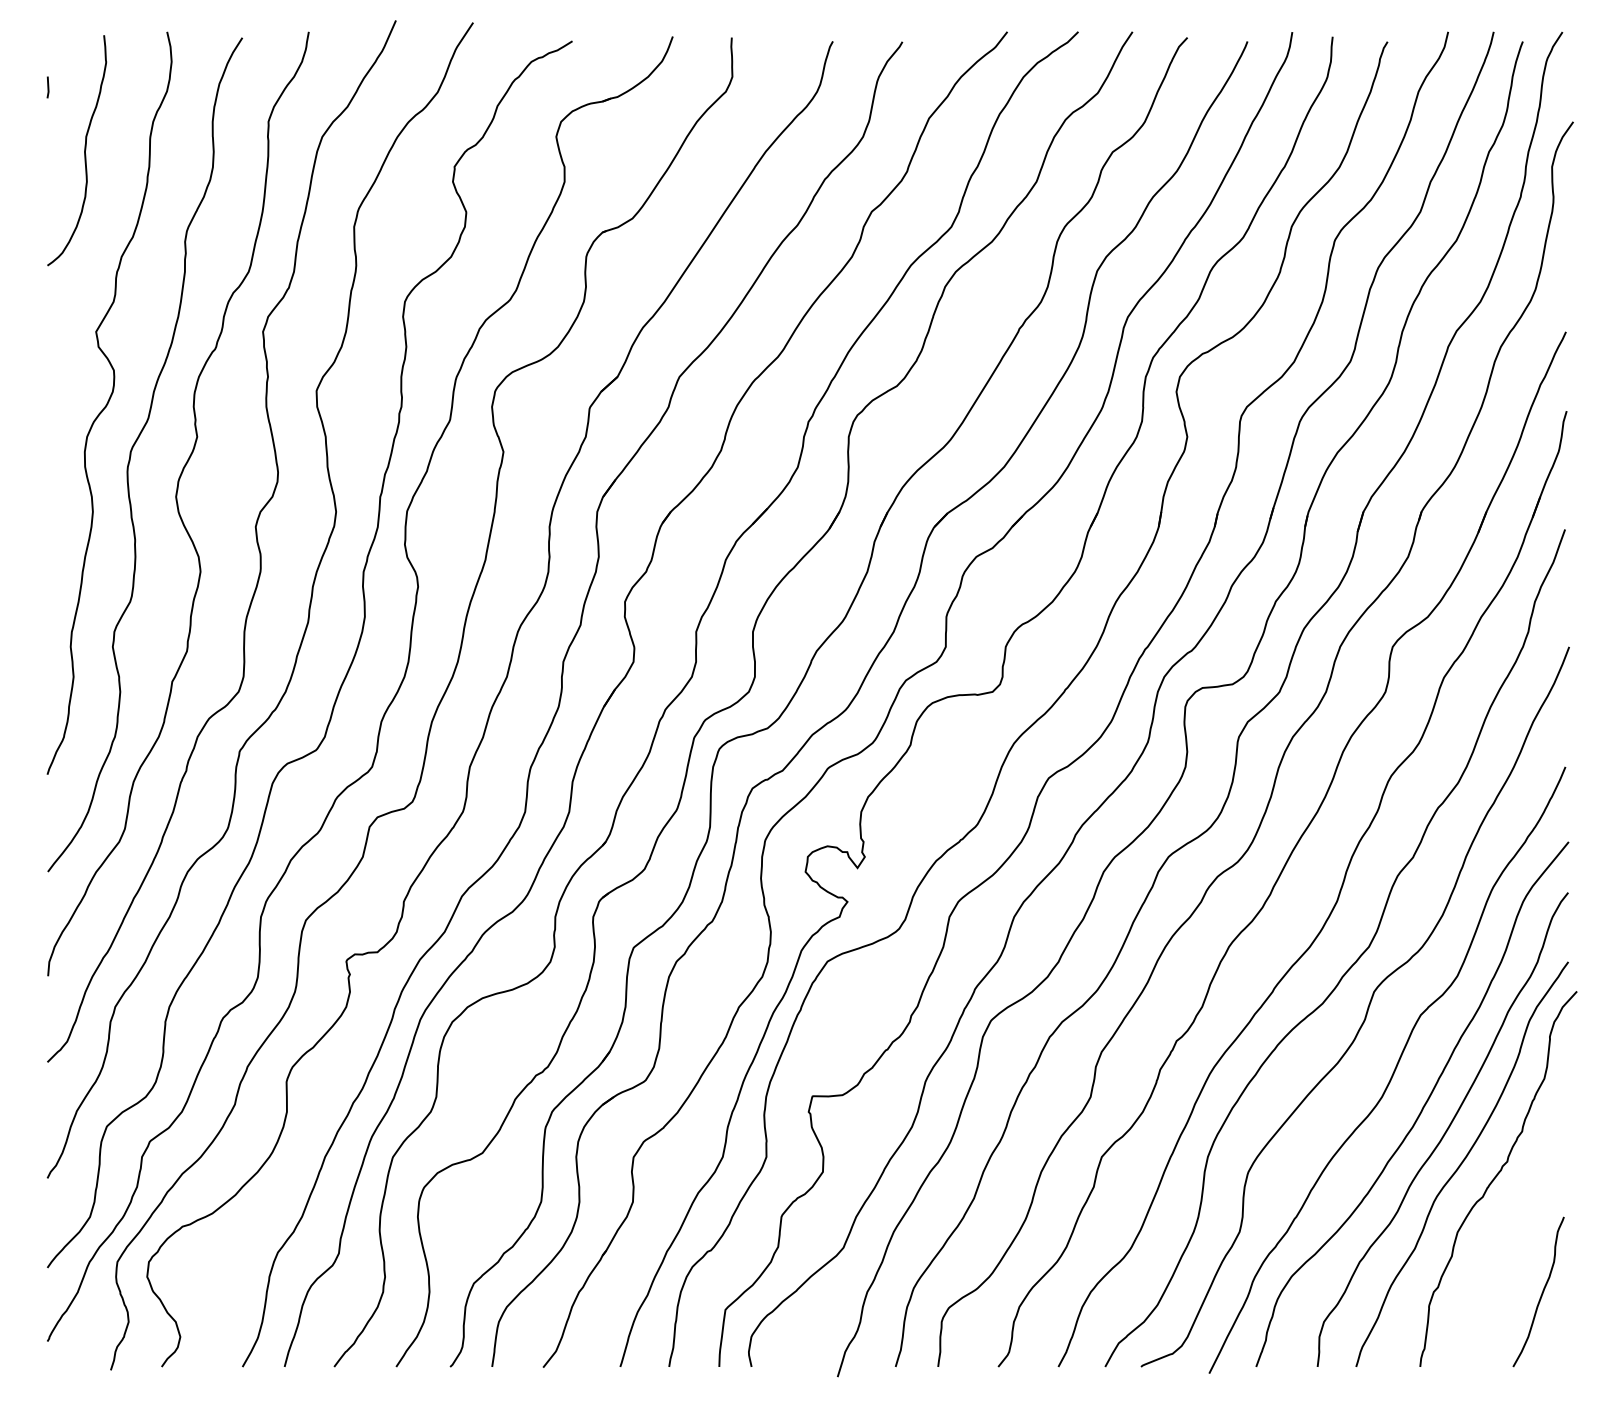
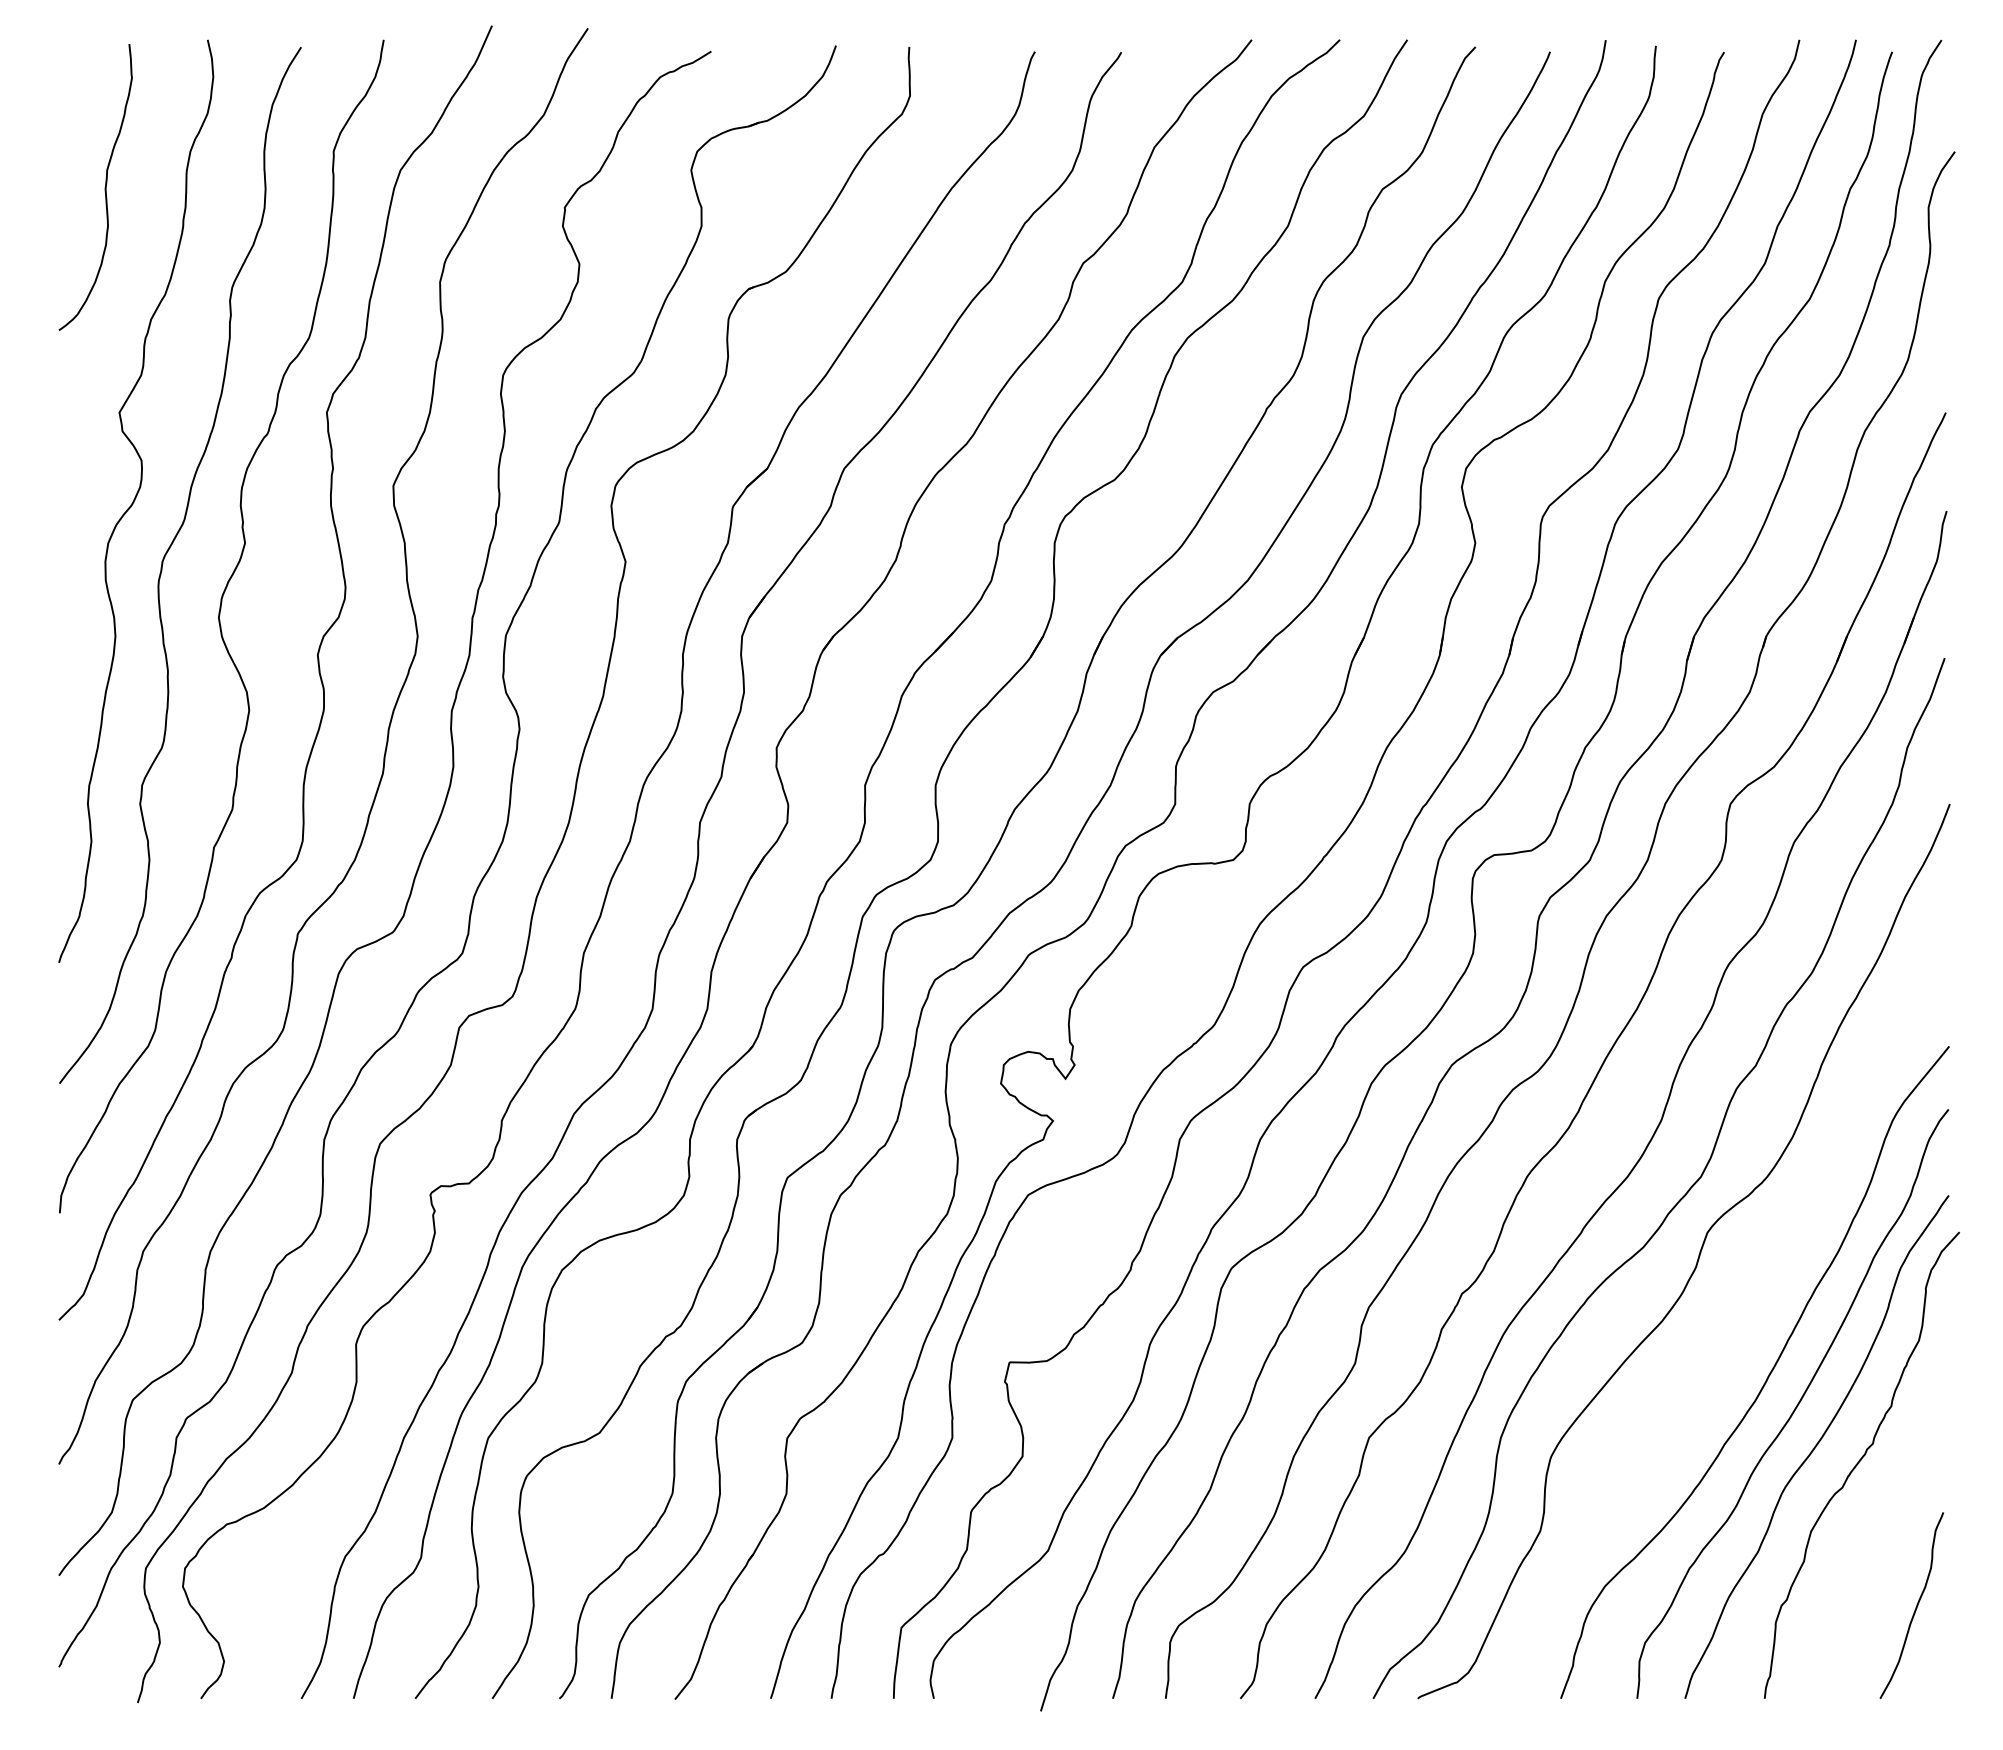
line: (47, 87) -> (59, 108), removed
curve: (1392, 1073) -> (1730, 1333), removed

